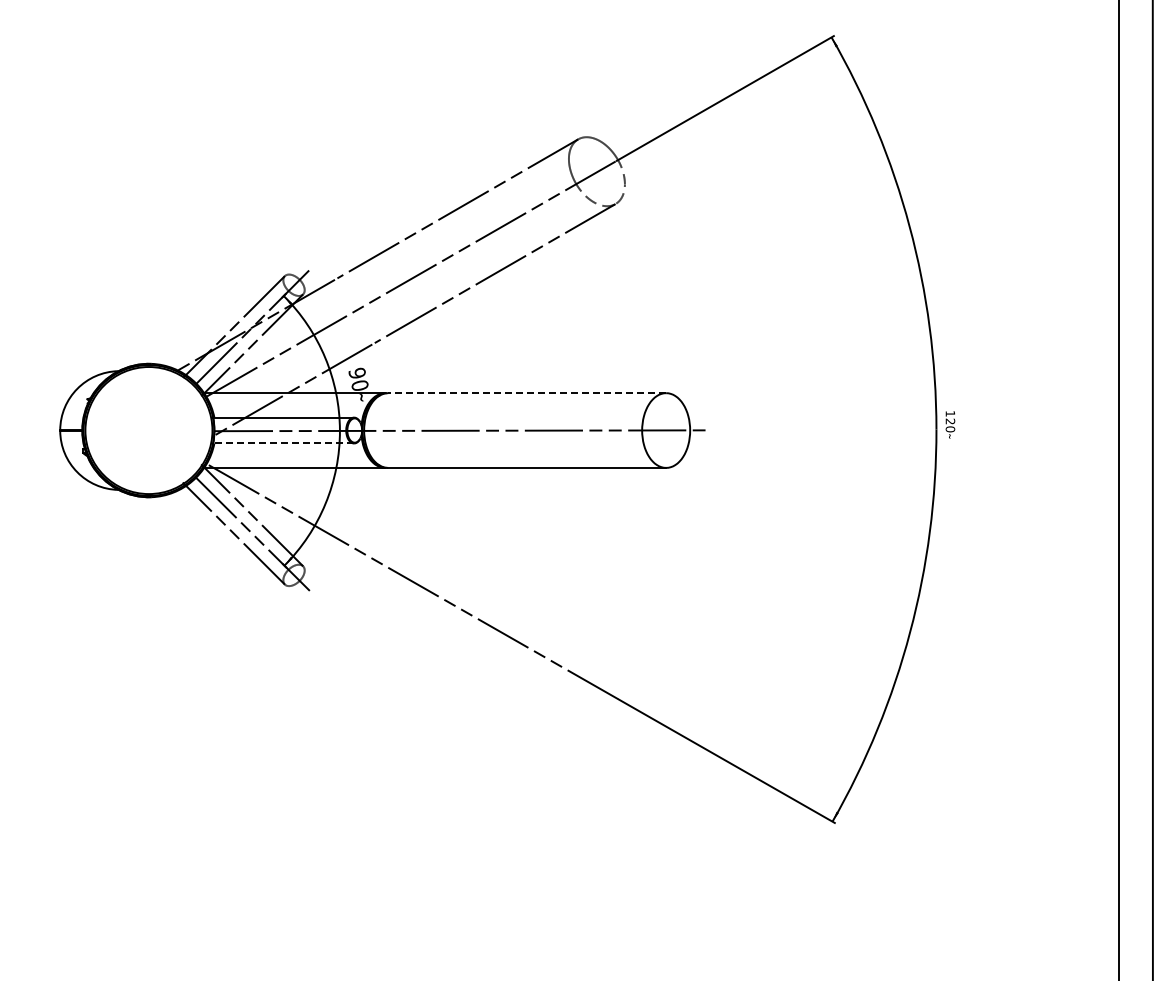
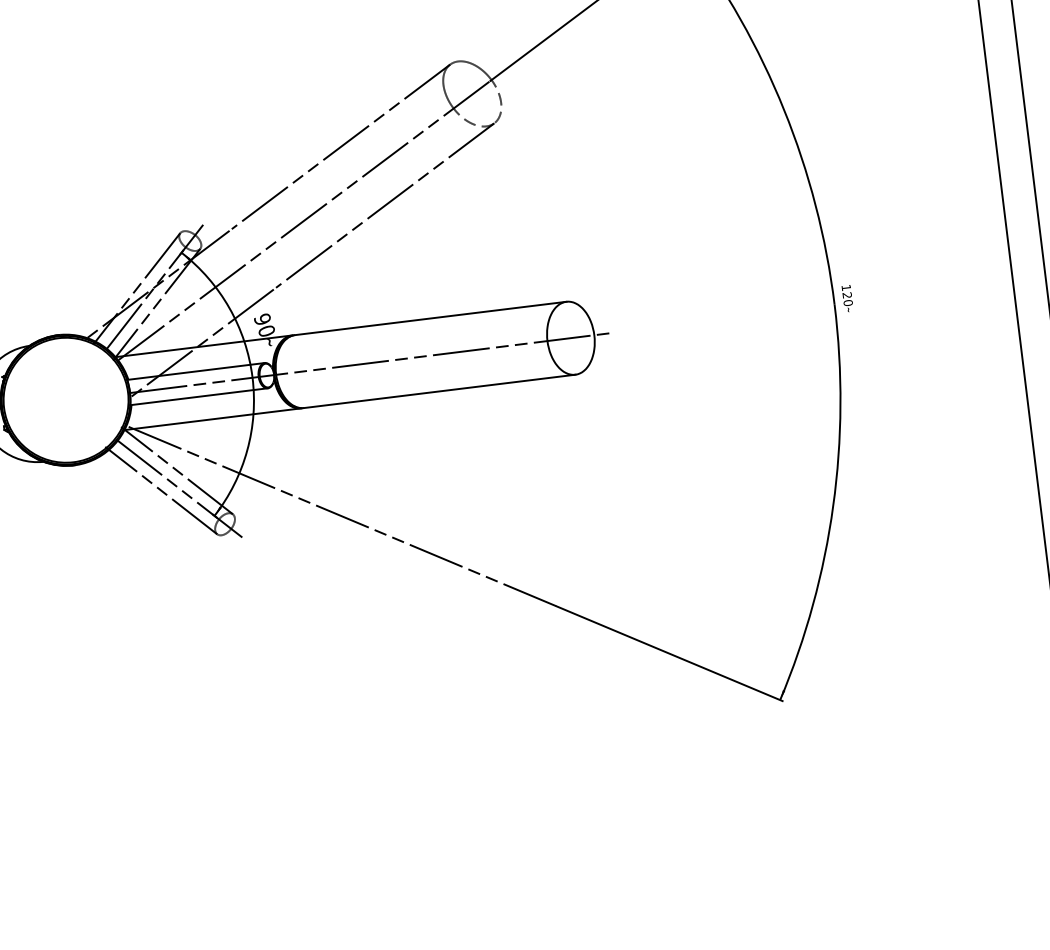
line: (526, 393) -> (430, 318), dashed -> solid
line: (283, 443) -> (198, 396), dashed -> solid

